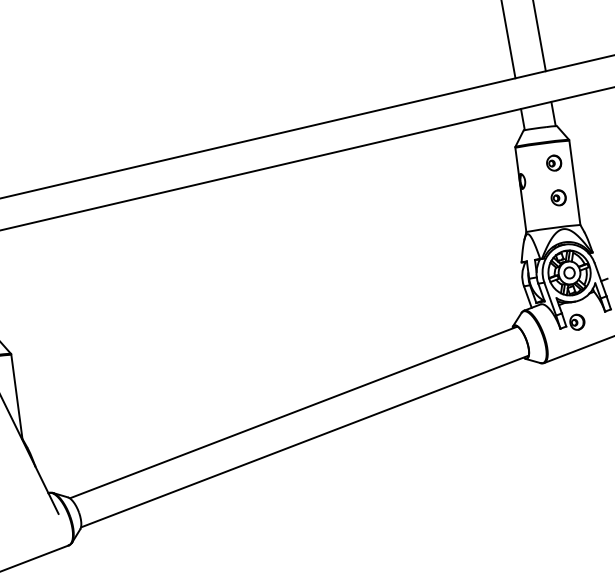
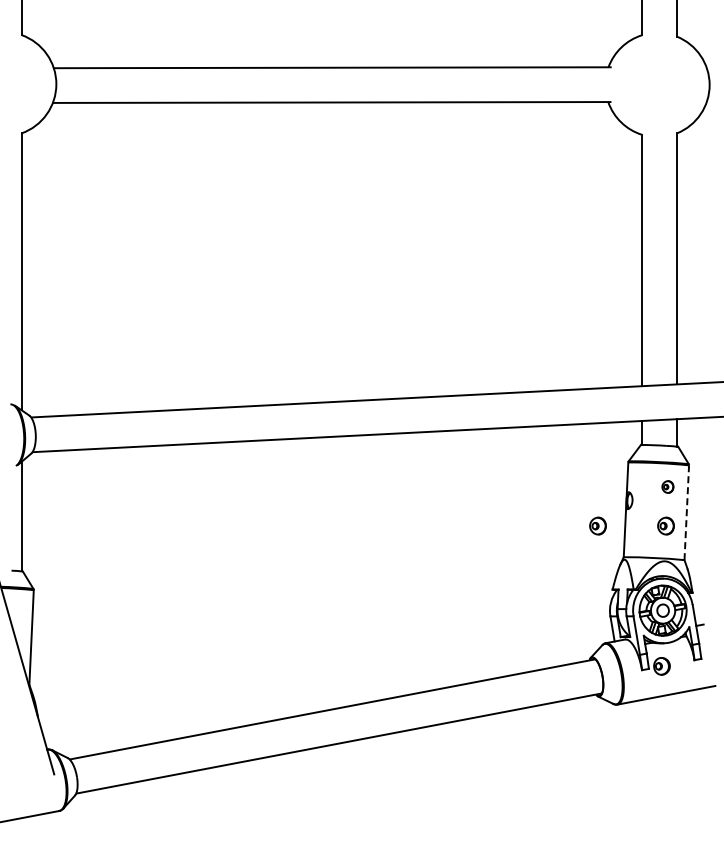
part: (553, 162) -> (667, 486), size x0.7
line: (574, 182) -> (686, 512), solid -> dashed
part: (498, 208) -> (597, 525), added

